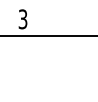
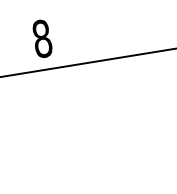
text: (22, 19) -> (41, 39), 3 -> 8

